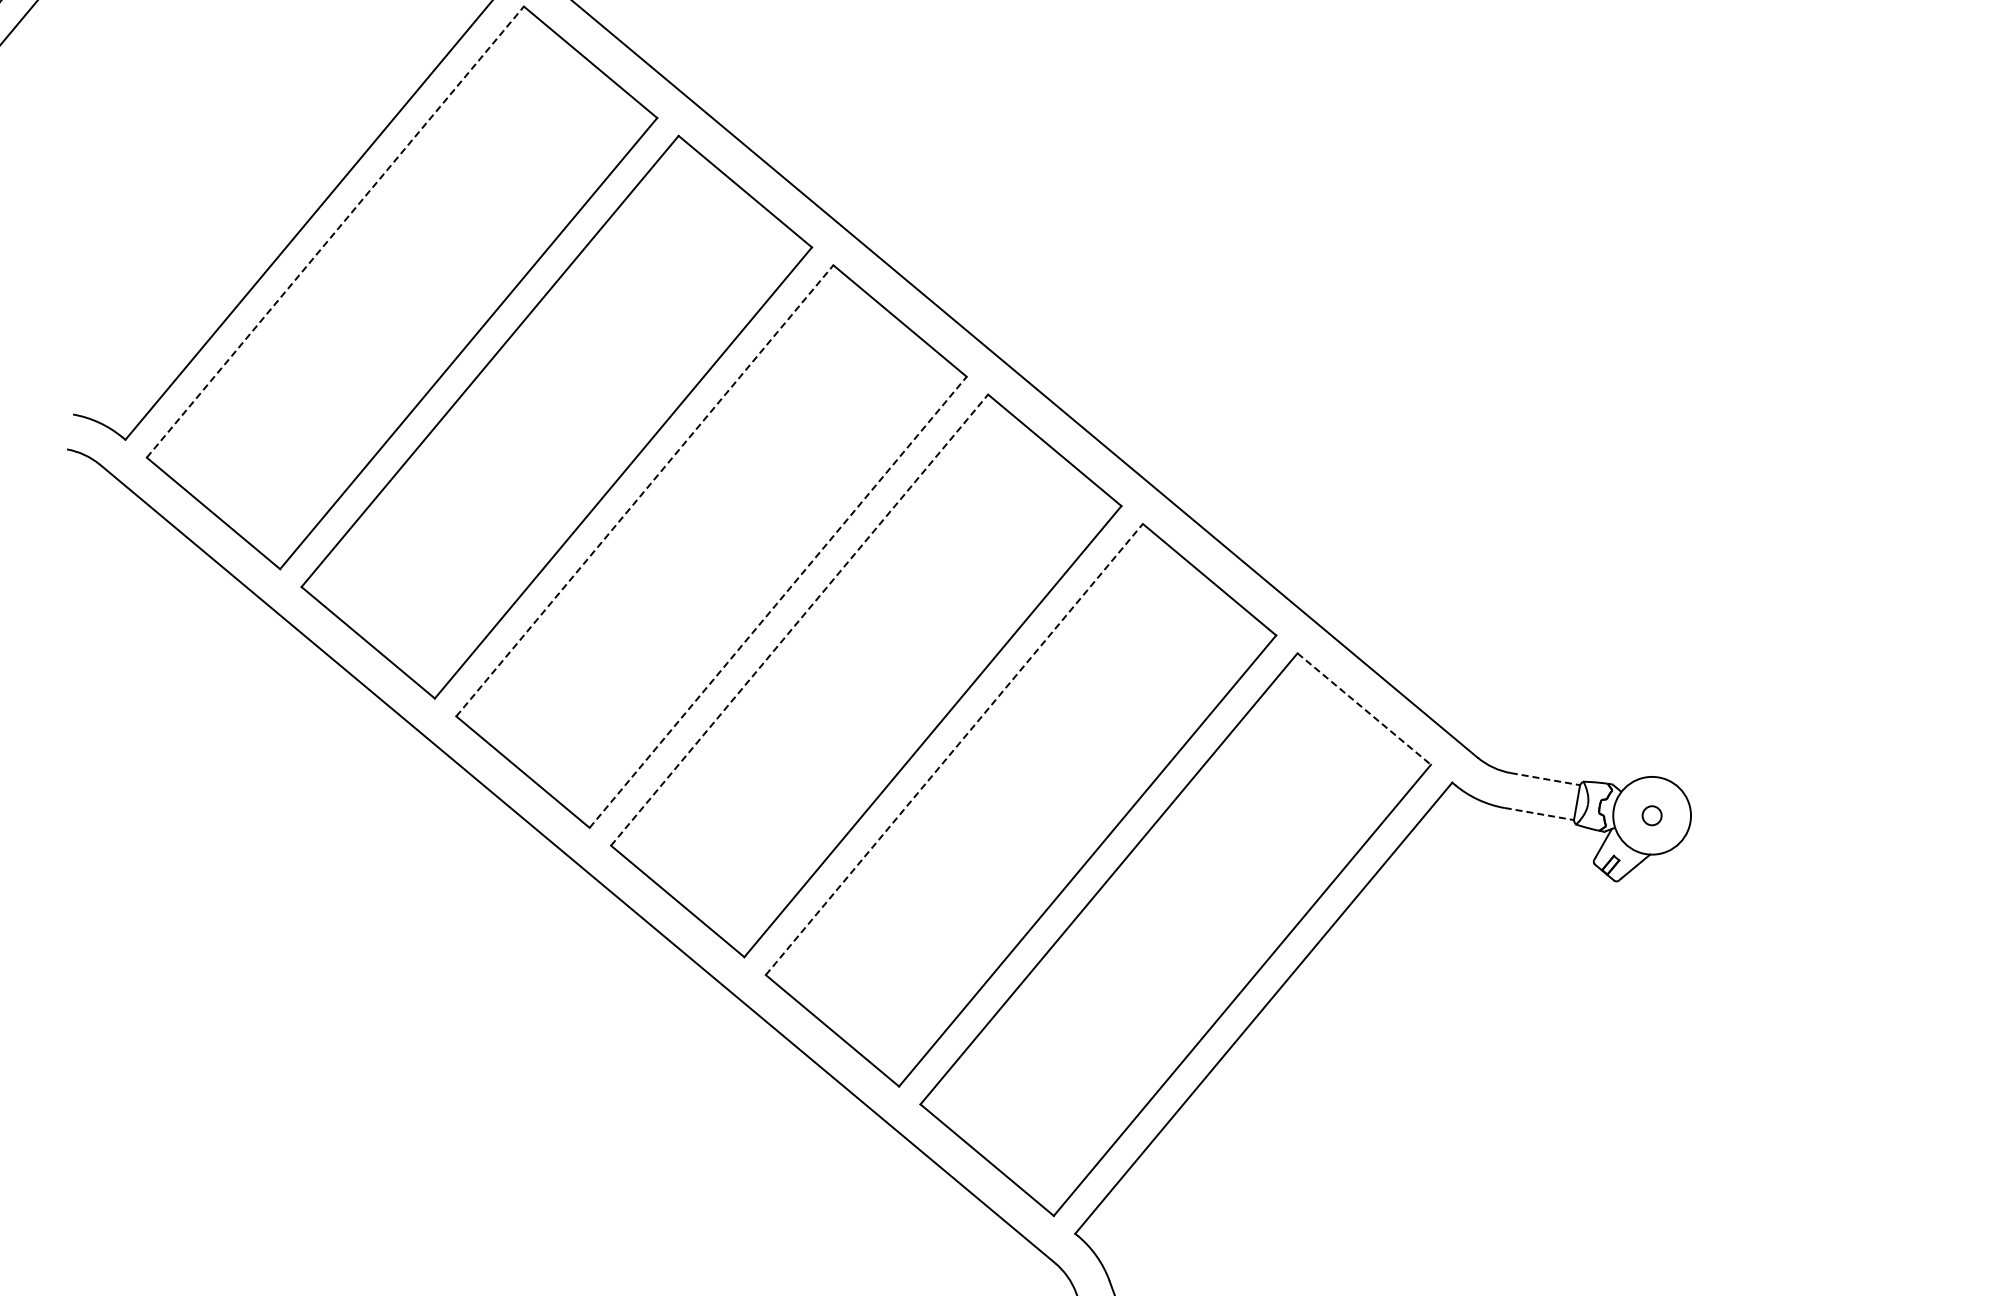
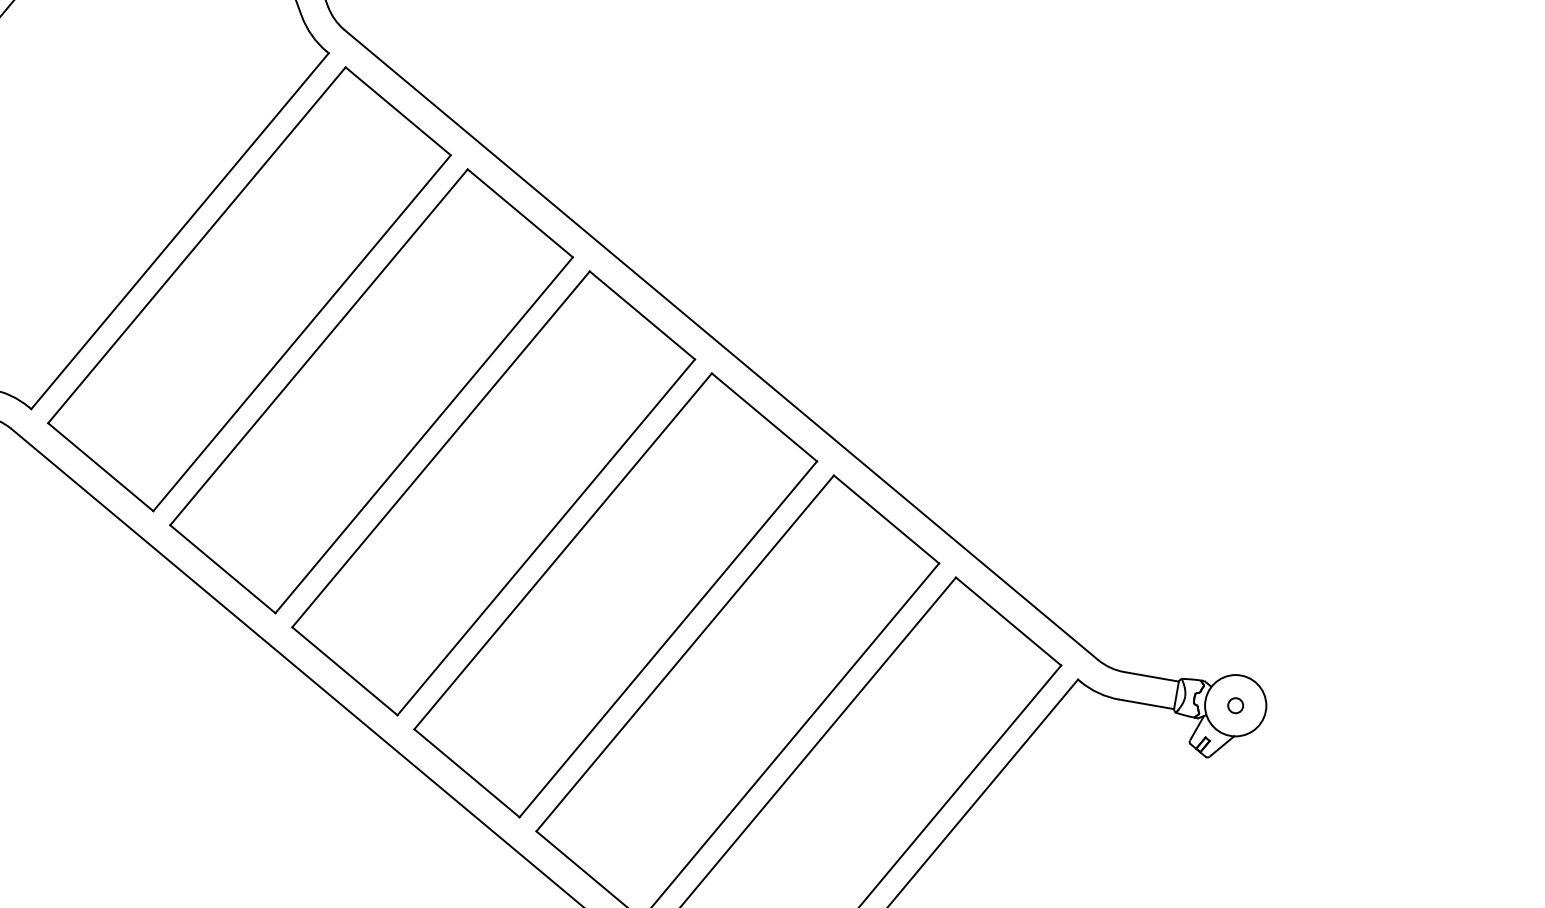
line: (335, 232) -> (197, 245), dashed -> solid
line: (644, 490) -> (440, 449), dashed -> solid
line: (778, 602) -> (546, 537), dashed -> solid
line: (799, 620) -> (563, 551), dashed -> solid
line: (1364, 709) -> (1008, 621), dashed -> solid
line: (954, 749) -> (685, 653), dashed -> solid
line: (1545, 779) -> (1151, 677), dashed -> solid
line: (1539, 814) -> (1146, 704), dashed -> solid

